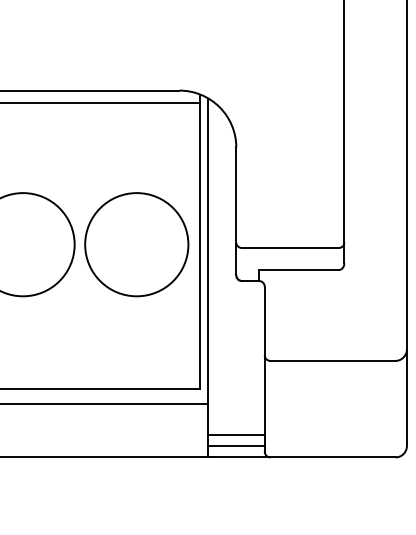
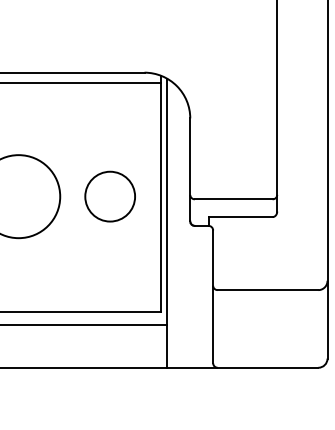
circle: (135, 244) -> (109, 196), size x0.6
line: (236, 434) -> (190, 349), removed
line: (236, 445) -> (190, 358), removed

